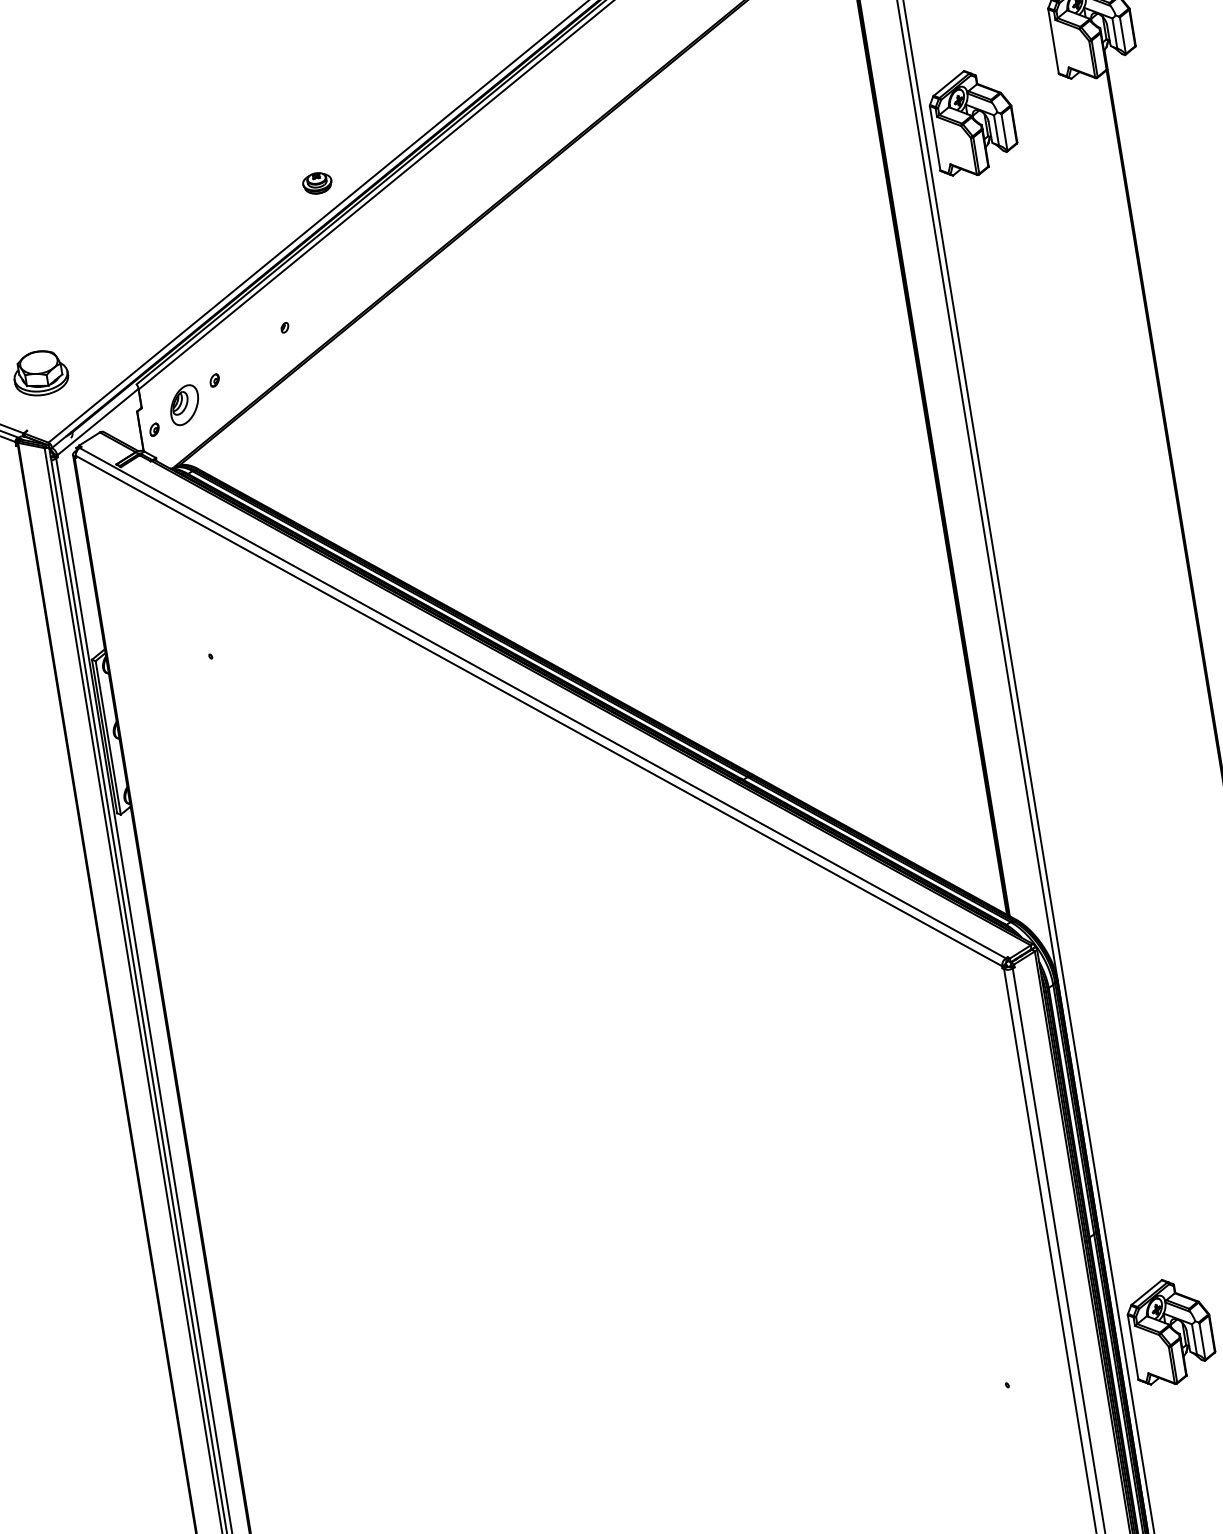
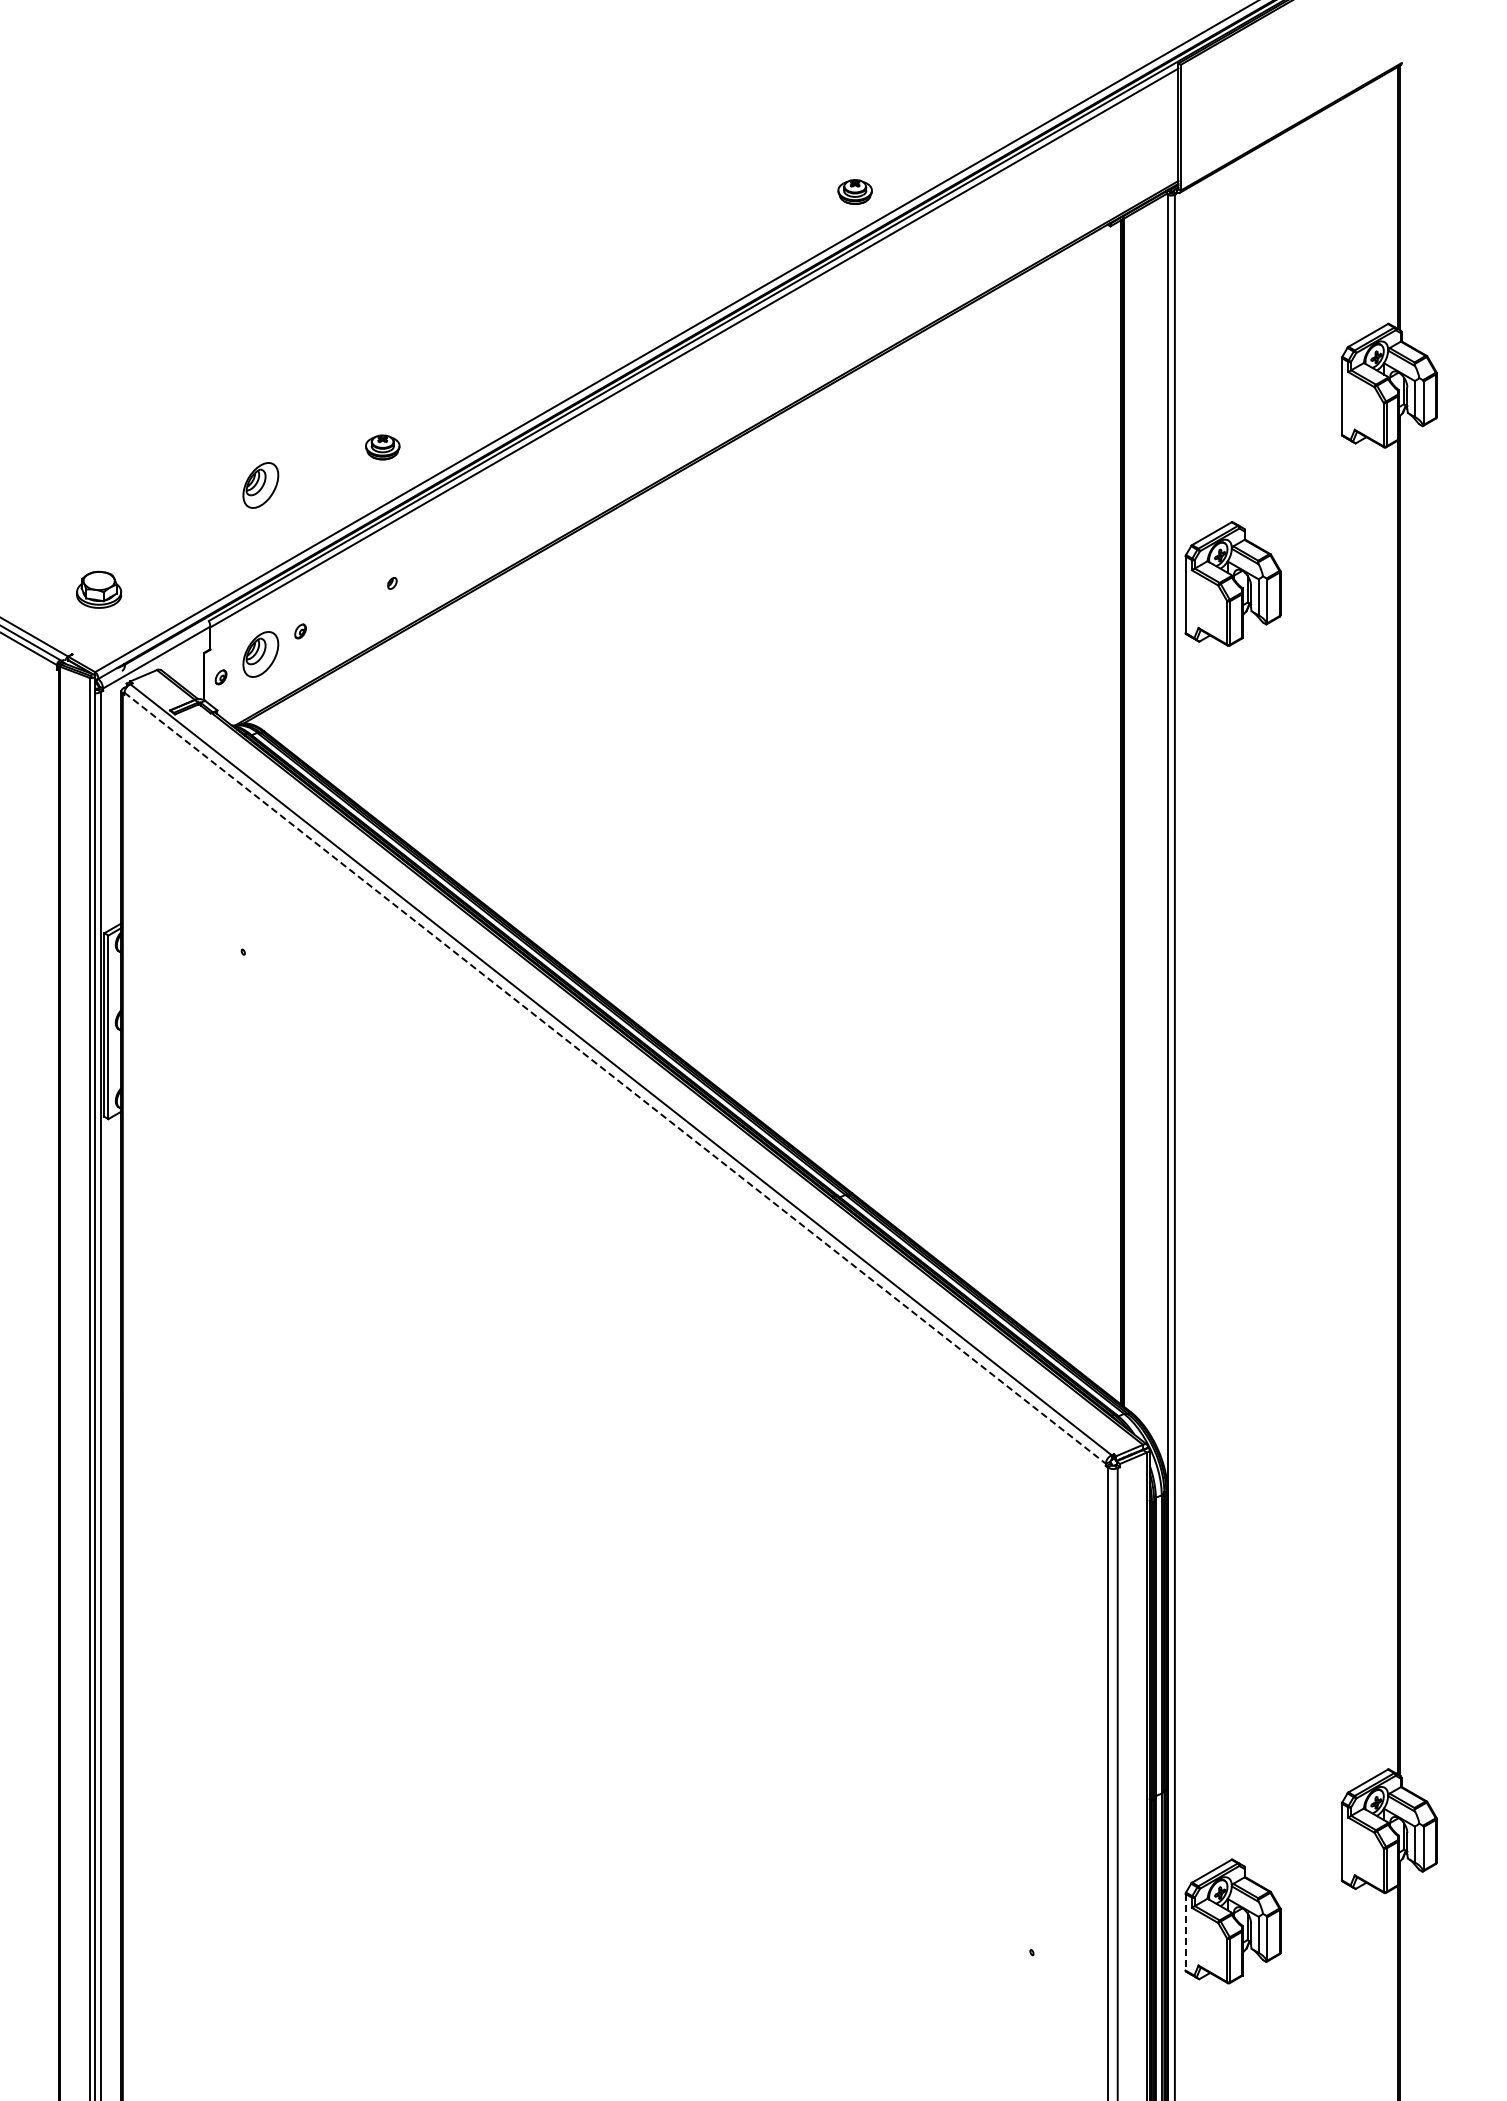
part: (972, 122) -> (1232, 583), moved
part: (317, 183) -> (382, 447), moved
part: (161, 263) -> (260, 485), added
part: (39, 373) -> (98, 589), size x0.7
line: (539, 711) -> (615, 1078), solid -> dashed
line: (1133, 1347) -> (1185, 1932), solid -> dashed

